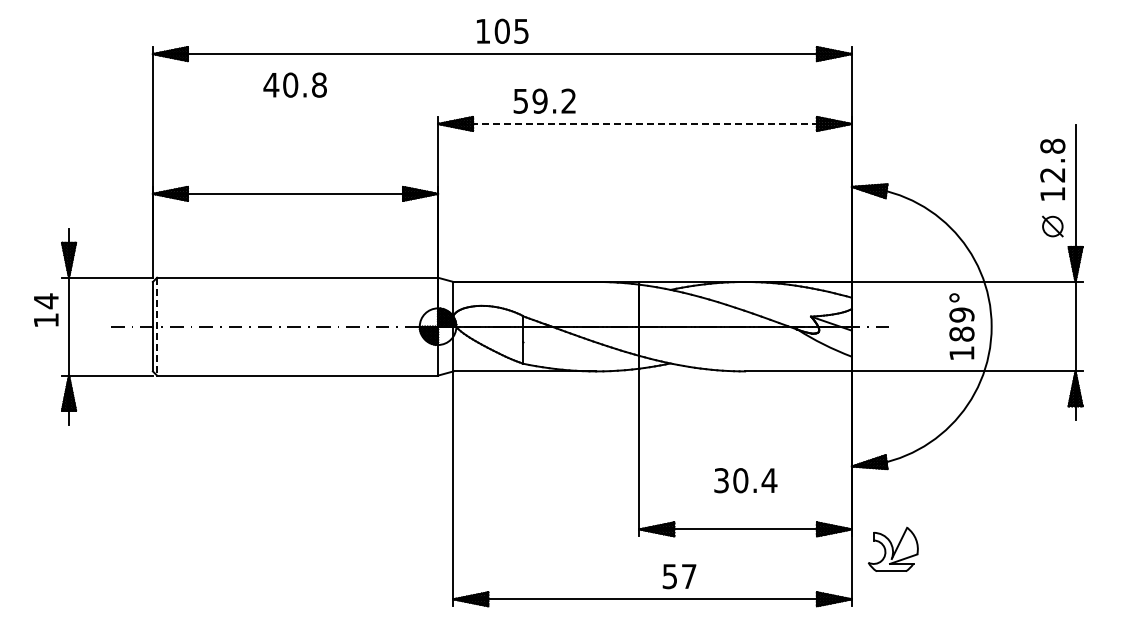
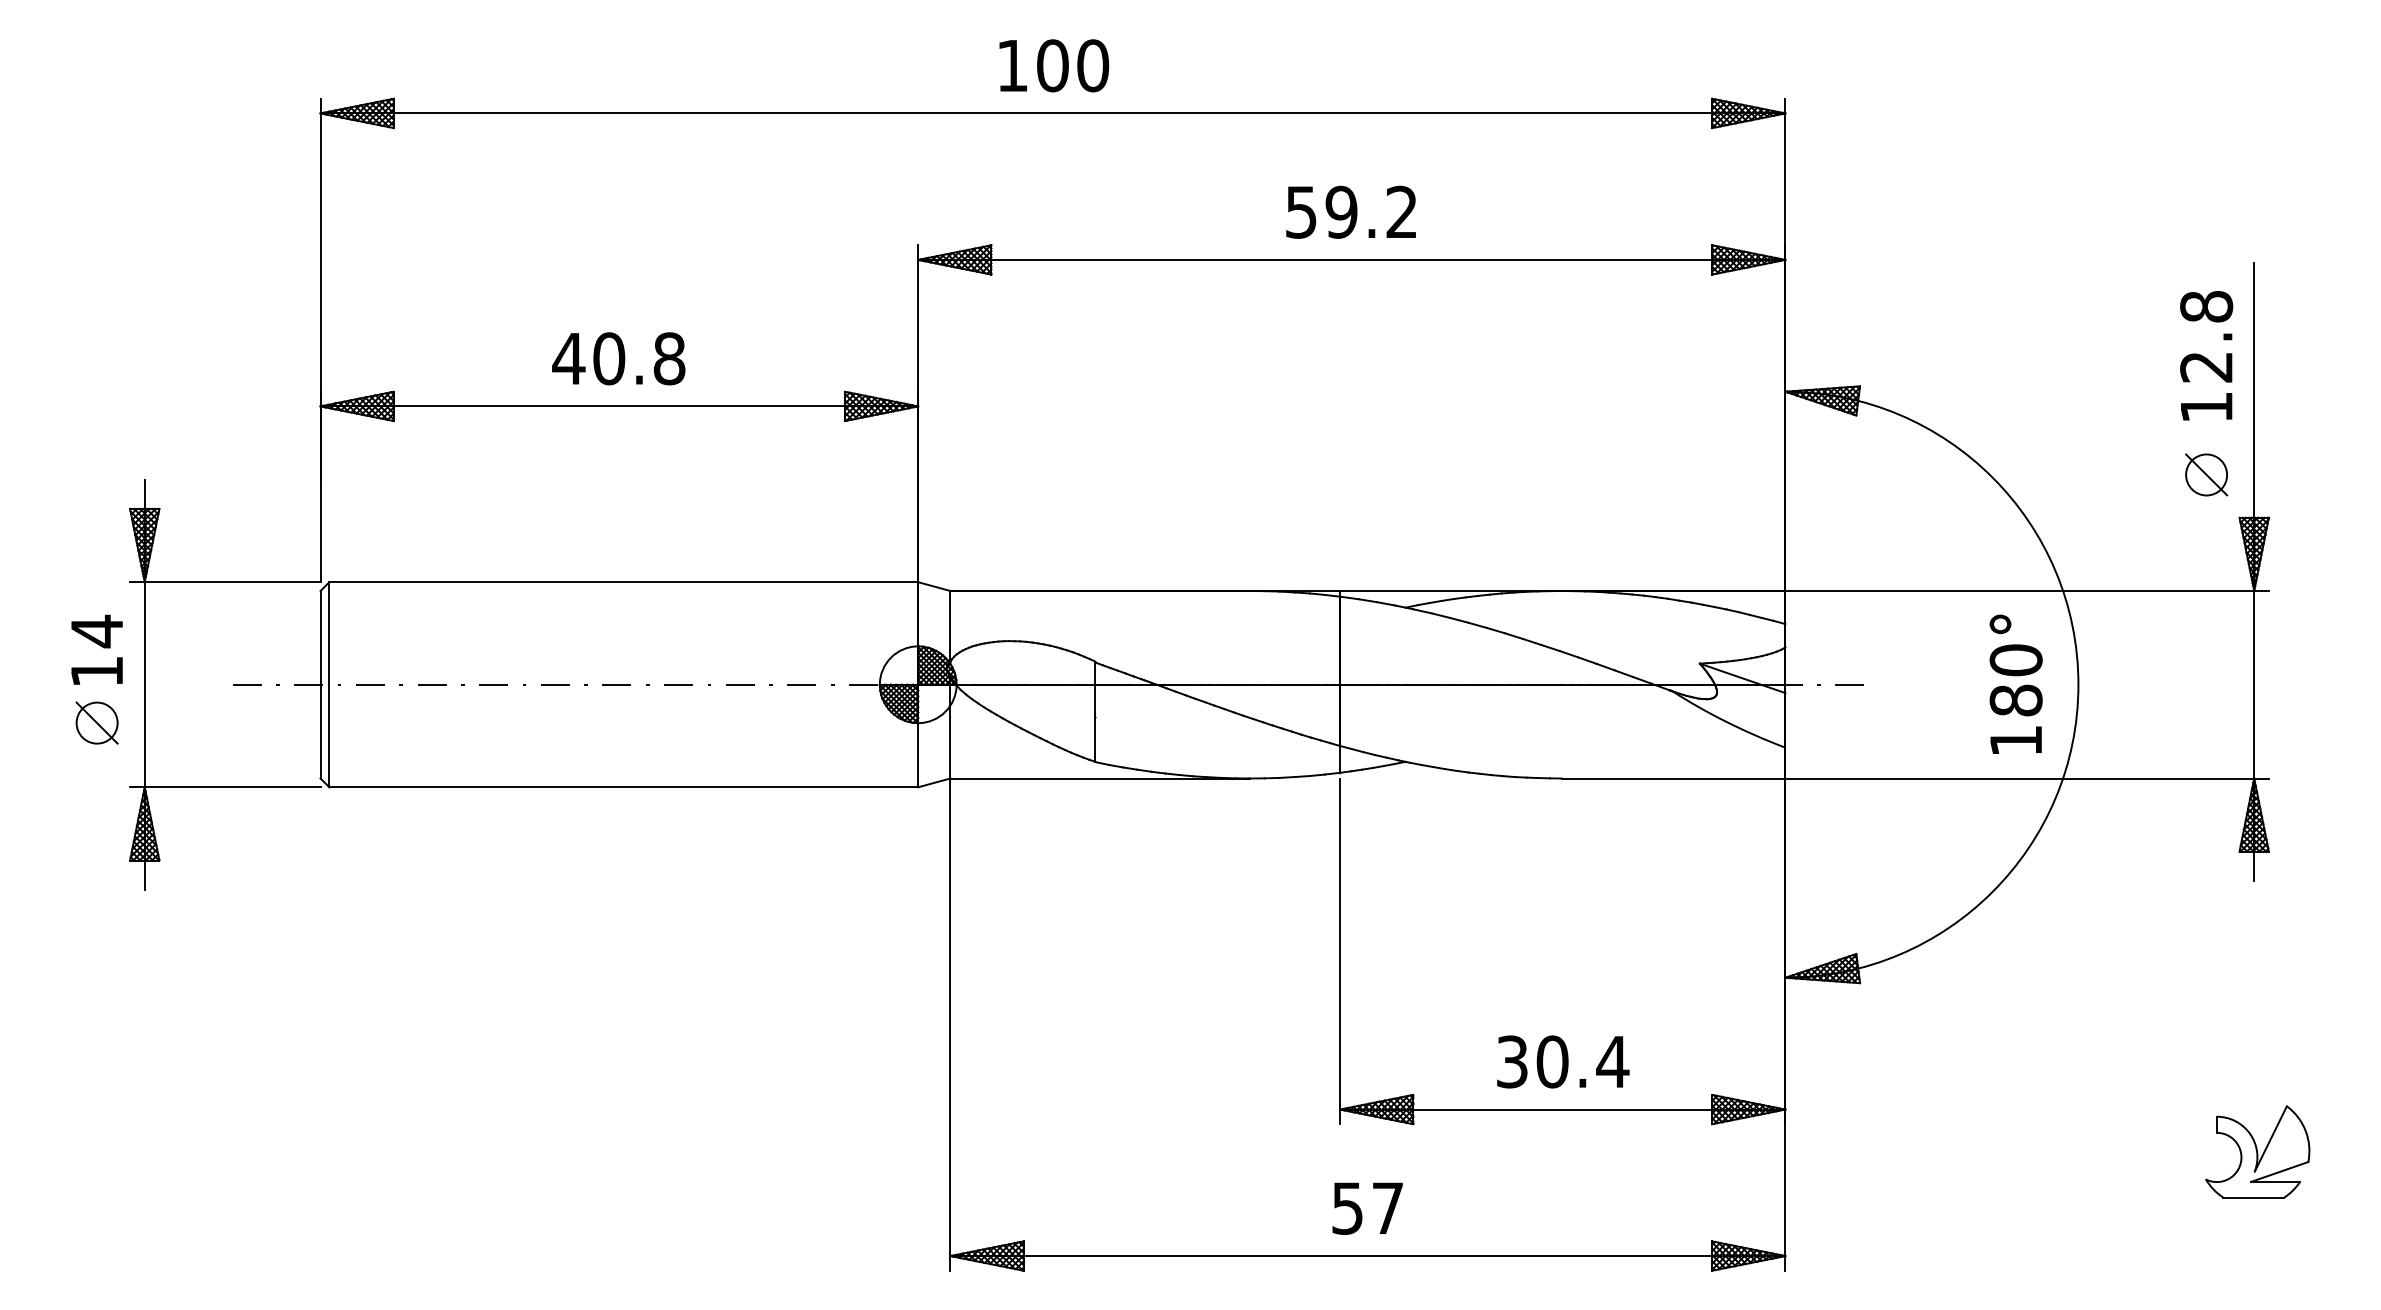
text: (521, 30) -> (1093, 63), 105 -> 100
text: (294, 84) -> (617, 357), moved
text: (544, 100) -> (1350, 210), moved
line: (644, 123) -> (1350, 258), dashed -> solid
text: (961, 314) -> (2015, 659), 189° -> 180°
line: (157, 326) -> (330, 684), dashed -> solid
part: (46, 344) -> (97, 722), added
text: (745, 480) -> (1562, 1061), moved
part: (892, 548) -> (2256, 1149), moved
text: (679, 576) -> (1367, 1208), moved

